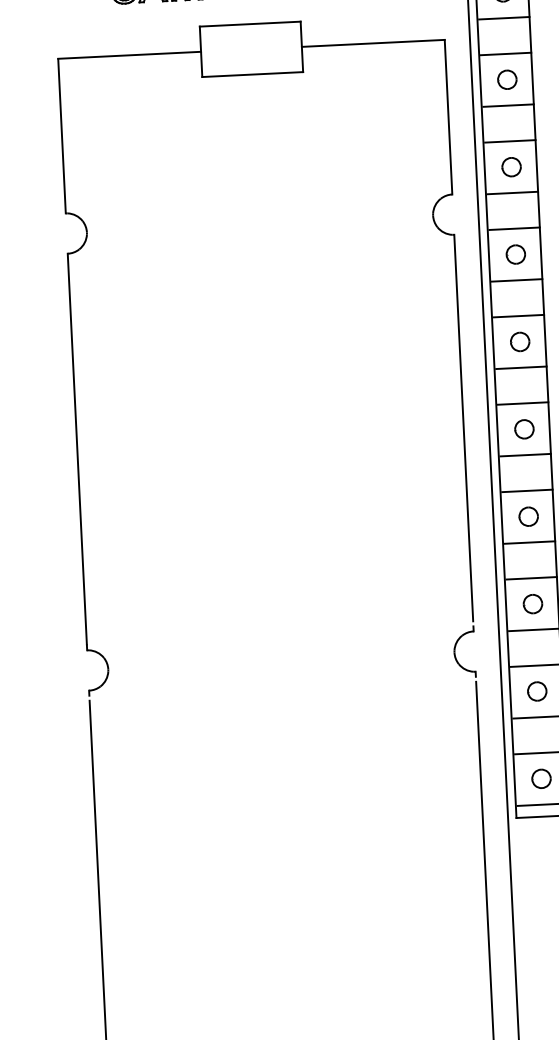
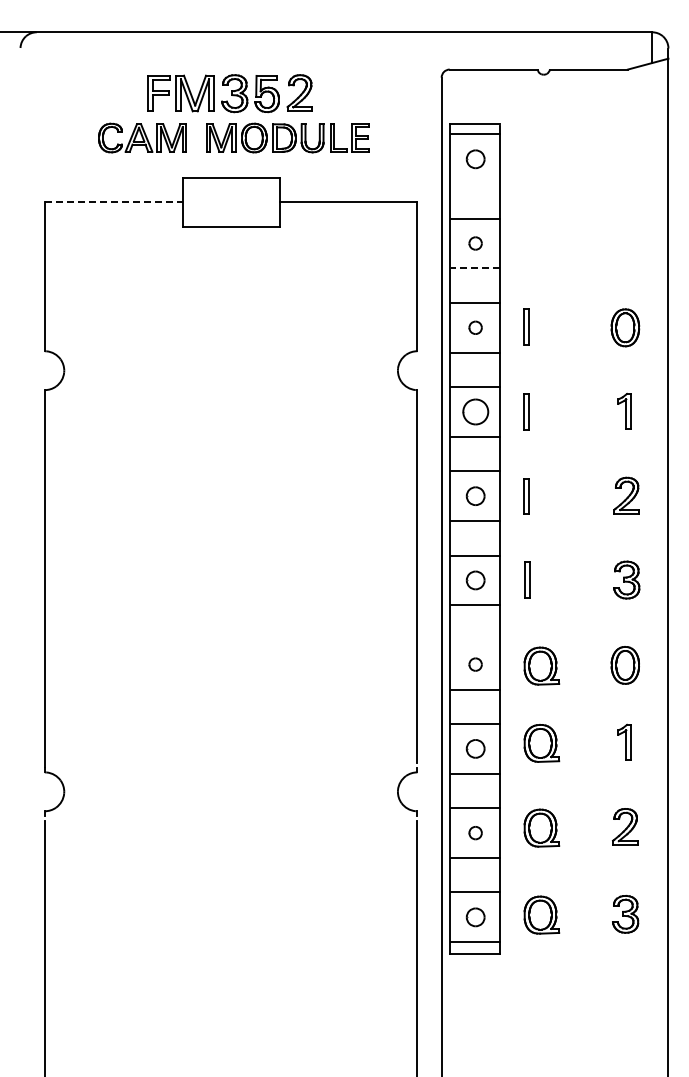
line: (504, 18) -> (475, 184), removed
line: (129, 55) -> (113, 202), solid -> dashed
part: (507, 79) -> (475, 243), size x0.7
line: (508, 105) -> (475, 268), solid -> dashed
part: (511, 166) -> (475, 327), size x0.7
part: (515, 254) -> (475, 411), size x1.4
line: (527, 490) -> (475, 639), removed
part: (528, 516) -> (475, 664), size x0.7
part: (537, 690) -> (475, 832), size x0.7

